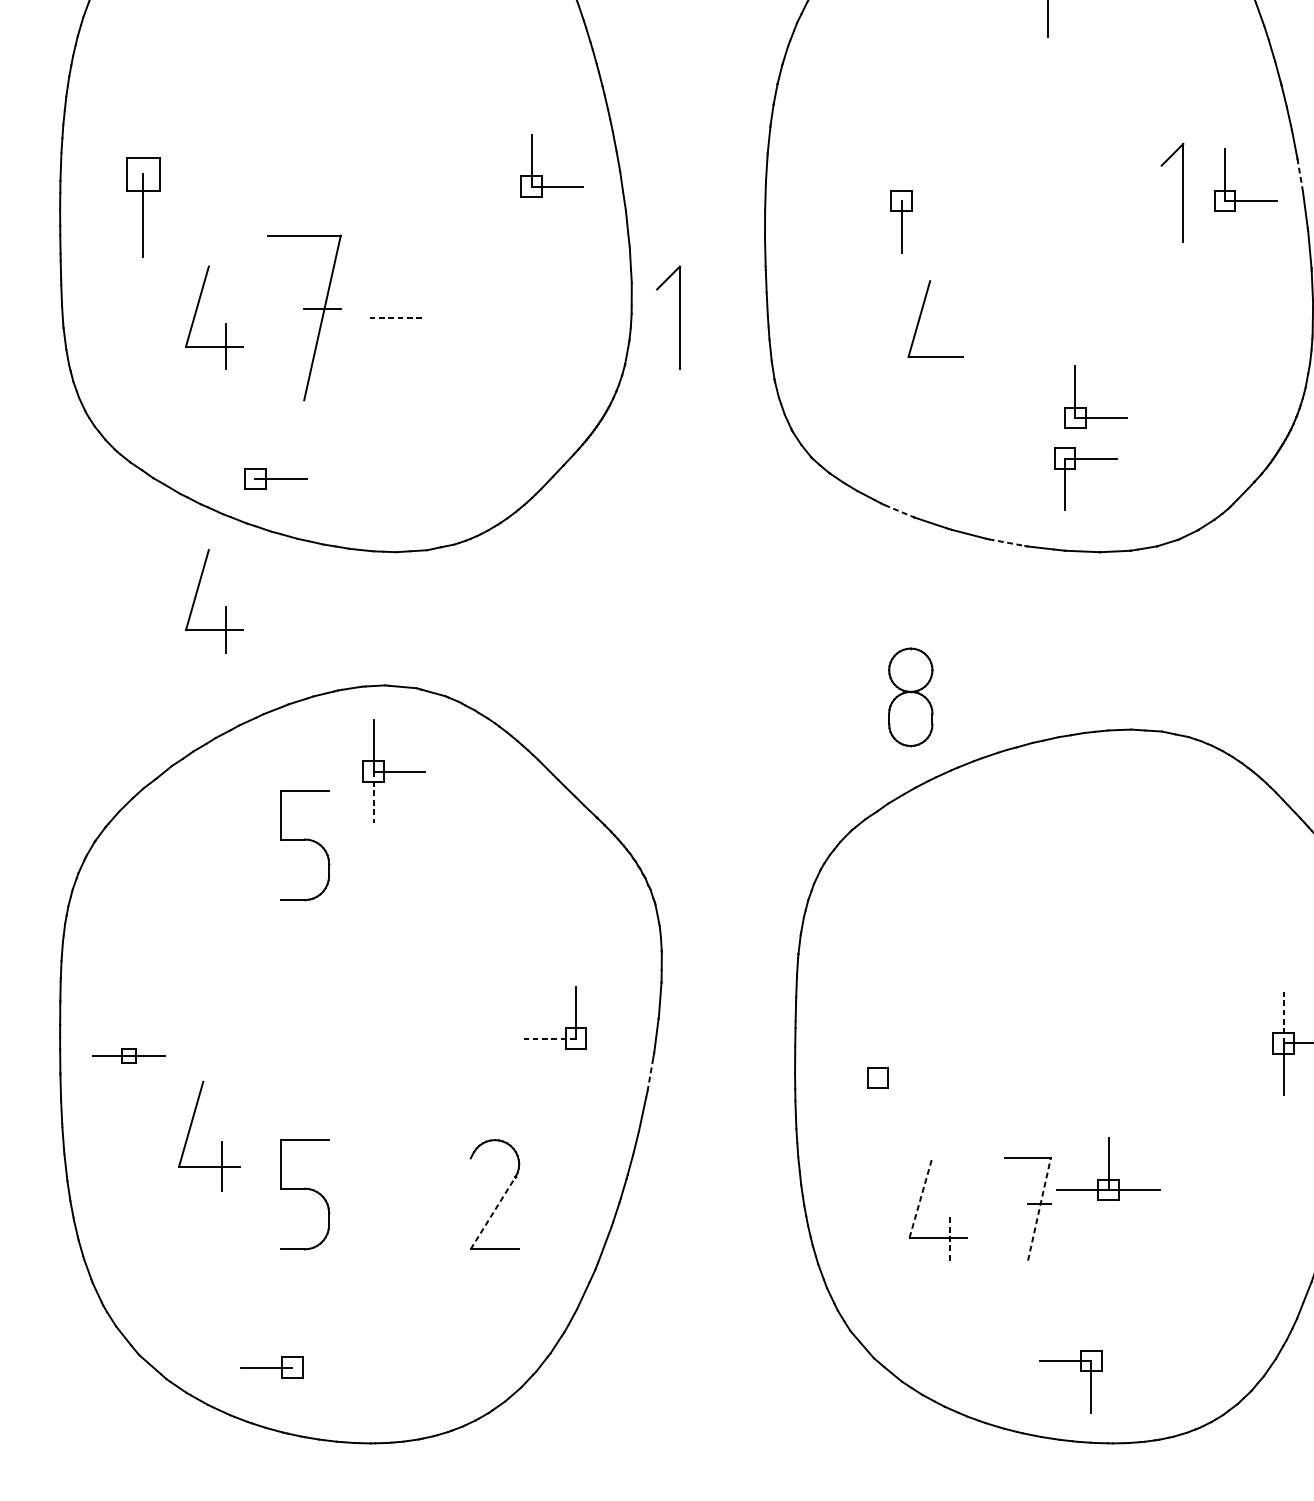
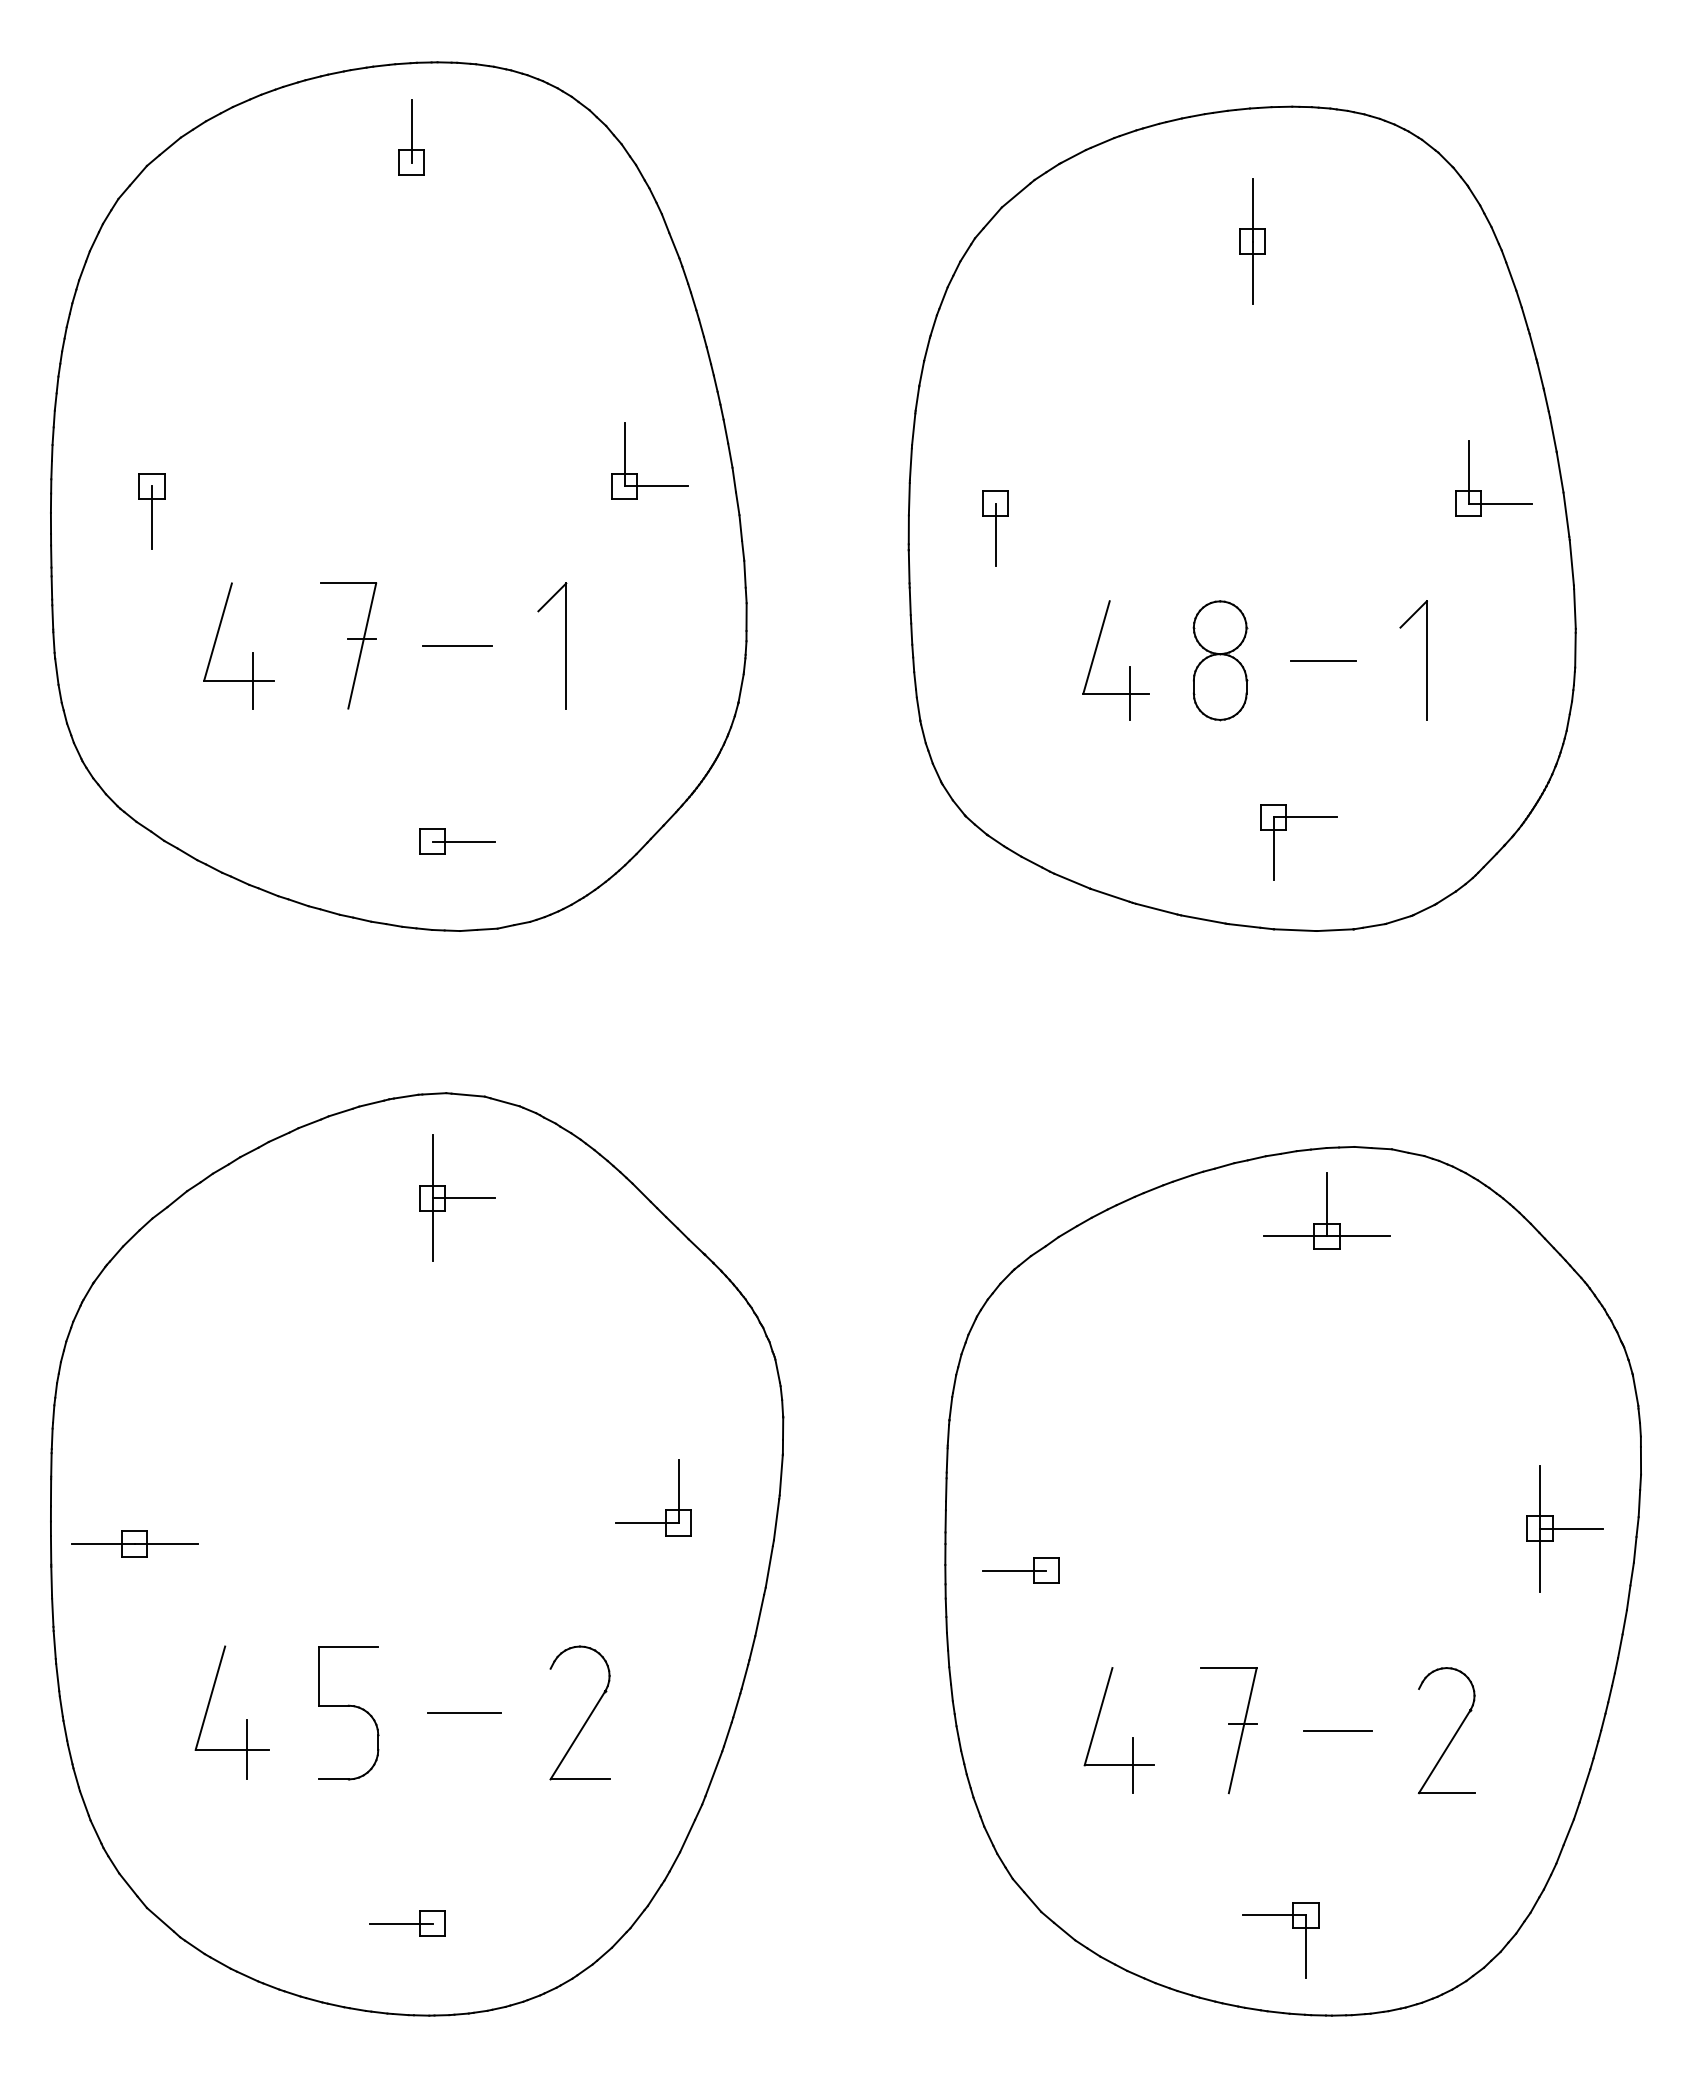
line: (1300, 175) -> (1560, 472), dashed -> solid
part: (1183, 192) -> (1426, 660), moved
part: (142, 207) -> (151, 511), size x0.62
part: (901, 221) -> (995, 528), moved
part: (304, 317) -> (348, 645), size x0.62
part: (679, 317) -> (565, 645), moved
line: (393, 318) -> (456, 646), dashed -> solid
line: (1105, 329) -> (1323, 660), added
line: (946, 357) -> (1129, 693), added
part: (1086, 407) -> (1299, 754), removed
part: (275, 478) -> (457, 841), moved
line: (899, 511) -> (1072, 881), dashed -> solid
line: (1007, 542) -> (1203, 919), dashed -> solid
part: (225, 606) -> (252, 997), removed
part: (911, 697) -> (1220, 660), moved
line: (373, 798) -> (432, 1230), dashed -> solid
part: (304, 840) -> (348, 1281), removed
line: (1284, 1016) -> (1540, 1496), dashed -> solid
line: (549, 1038) -> (646, 1522), dashed -> solid
part: (128, 1055) -> (134, 1543), size x1.43
line: (650, 1074) -> (769, 1566), dashed -> solid
line: (851, 1077) -> (1014, 1570), added
part: (220, 1141) -> (246, 1719), moved
part: (1108, 1168) -> (1326, 1210), moved
line: (399, 1194) -> (464, 1712), added
line: (920, 1197) -> (1098, 1716), dashed -> solid
line: (1039, 1209) -> (1242, 1730), dashed -> solid
line: (1117, 1209) -> (1337, 1730), added
part: (1213, 1211) -> (1454, 1733), added
line: (492, 1213) -> (577, 1735), dashed -> solid
line: (949, 1237) -> (1133, 1765), dashed -> solid
part: (271, 1367) -> (407, 1923), moved

